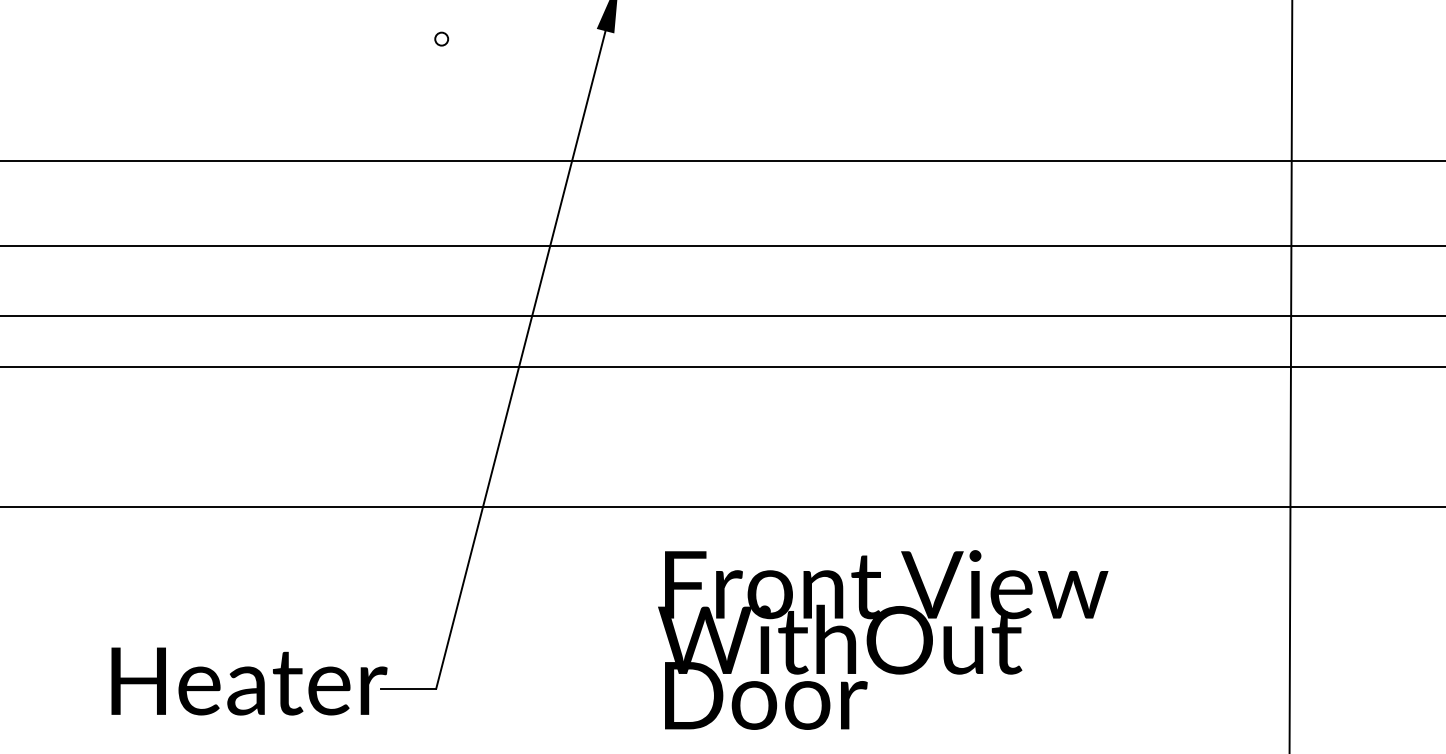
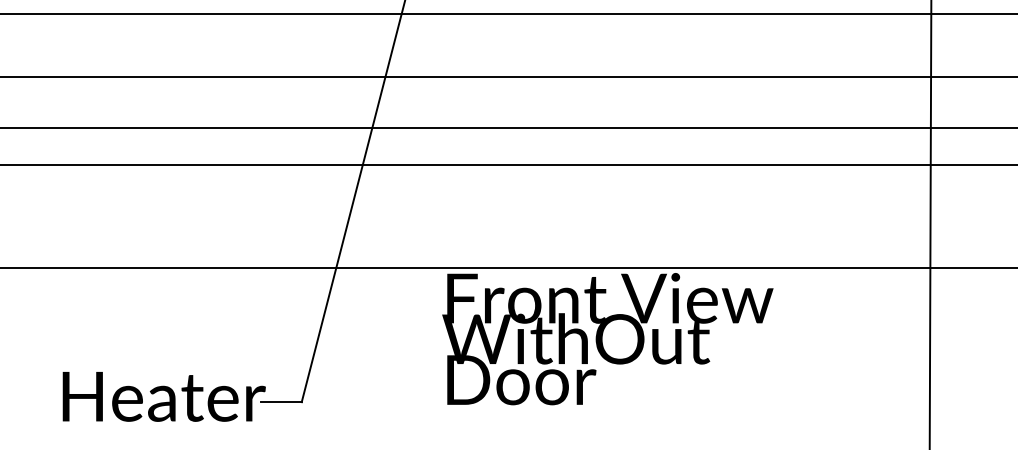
text: (883, 639) -> (608, 338), moved

